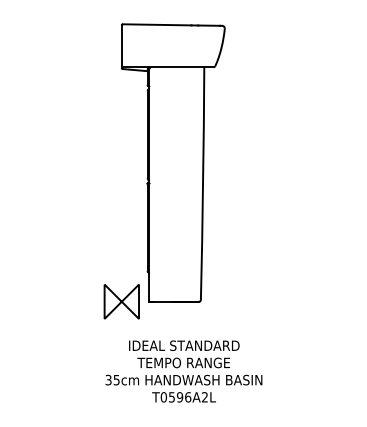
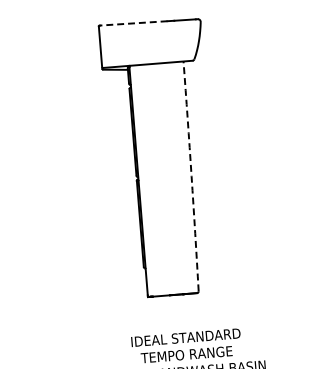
line: (156, 24) -> (133, 23), solid -> dashed
arc: (203, 183) -> (191, 176), solid -> dashed
part: (121, 301) -> (120, 299), removed

